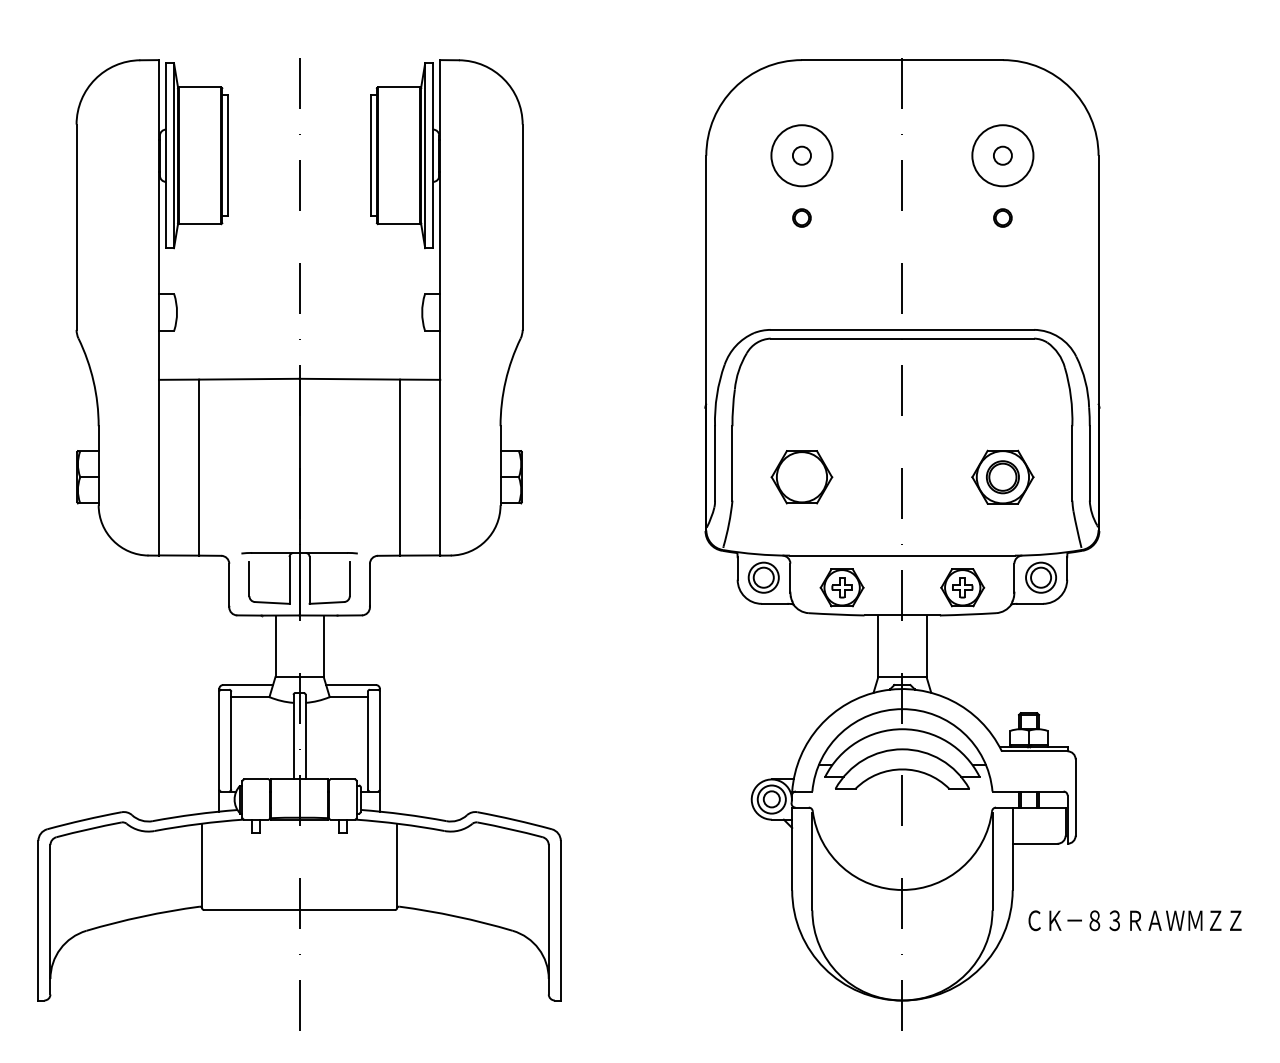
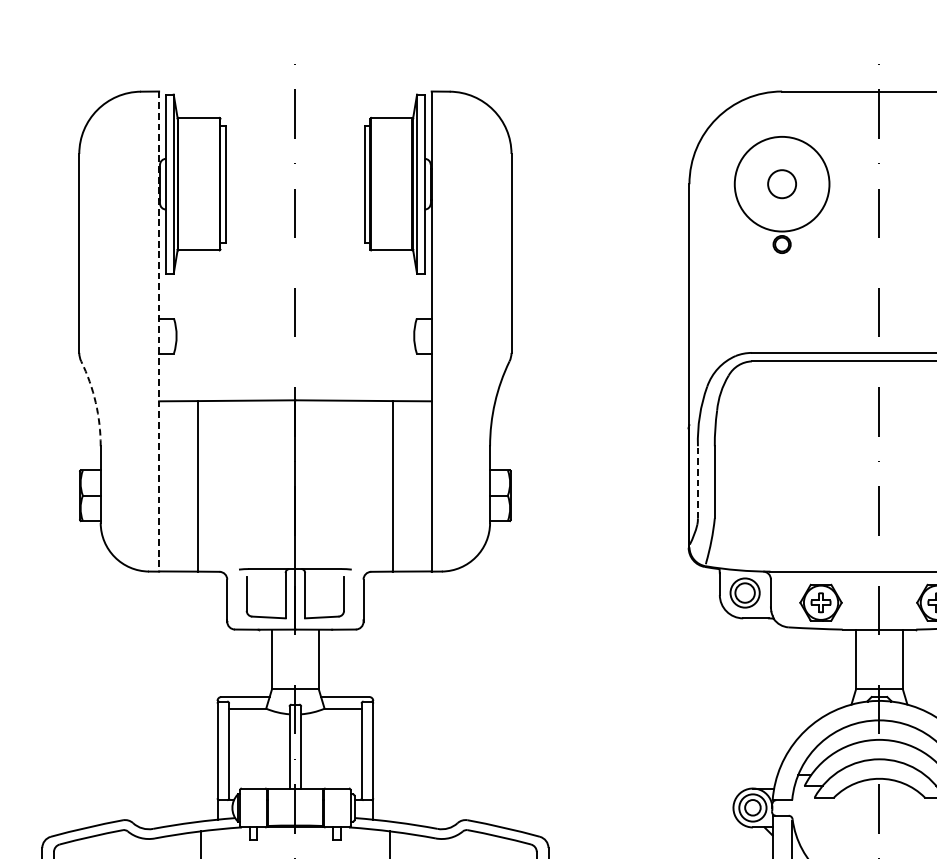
circle: (801, 155) -> (781, 183), size x1.6
circle: (801, 155) -> (781, 183), size x1.6
line: (158, 307) -> (158, 331), solid -> dashed
arc: (93, 381) -> (95, 402), solid -> dashed
line: (715, 462) -> (698, 481), solid -> dashed
part: (801, 477) -> (781, 495), removed

